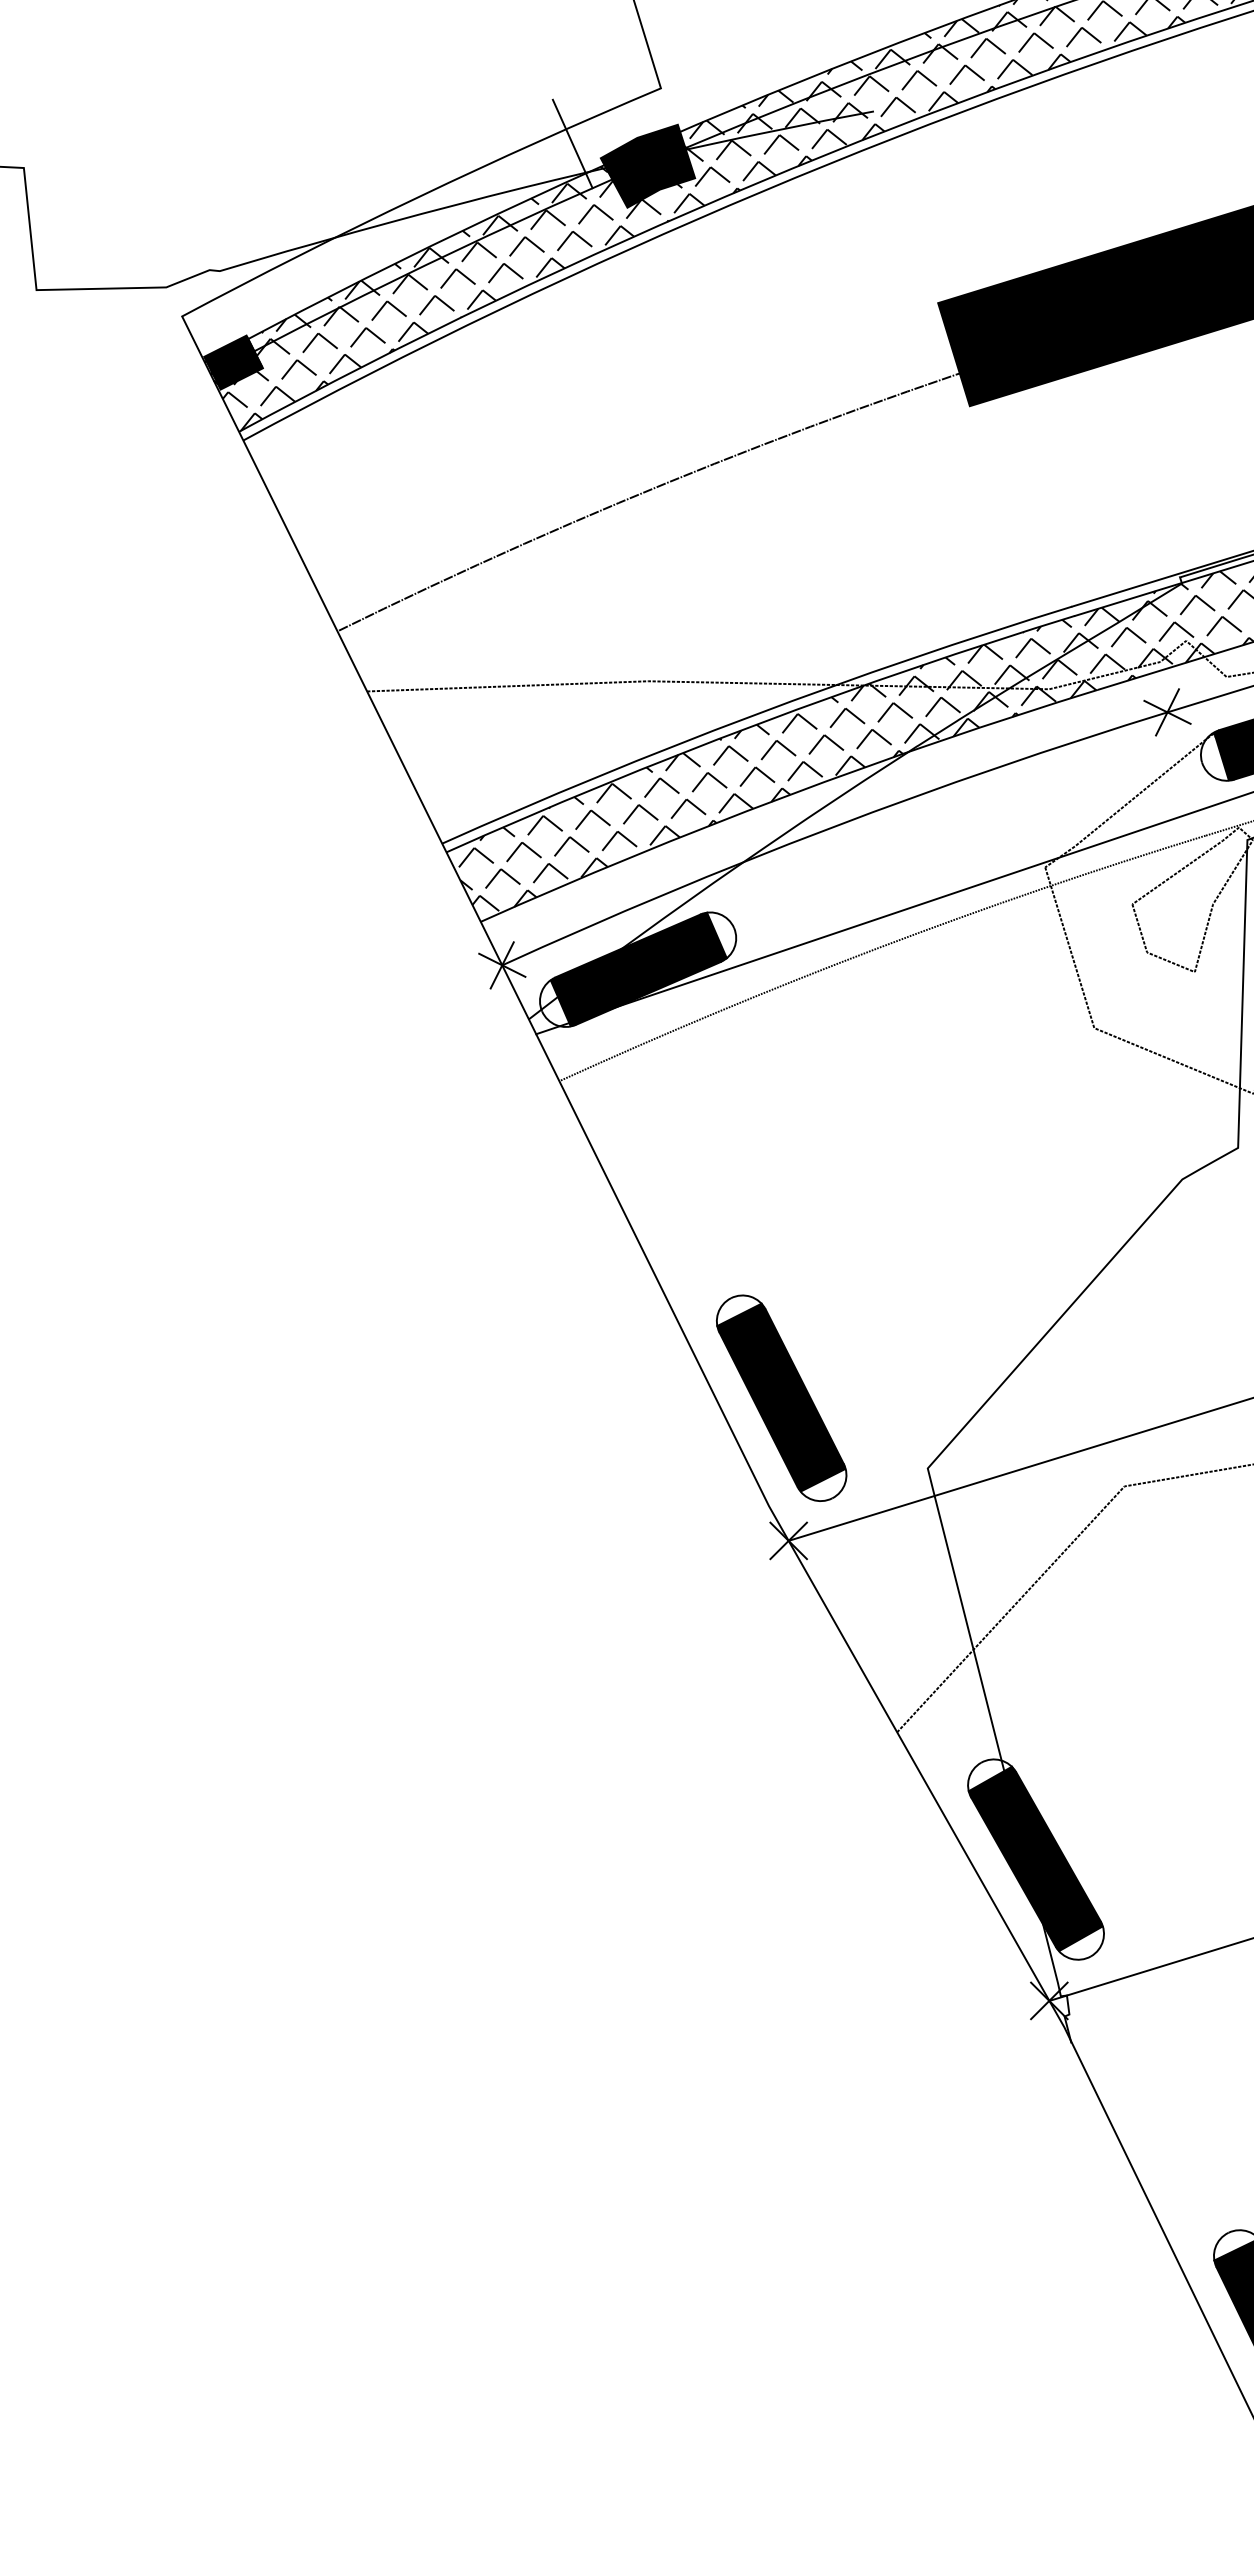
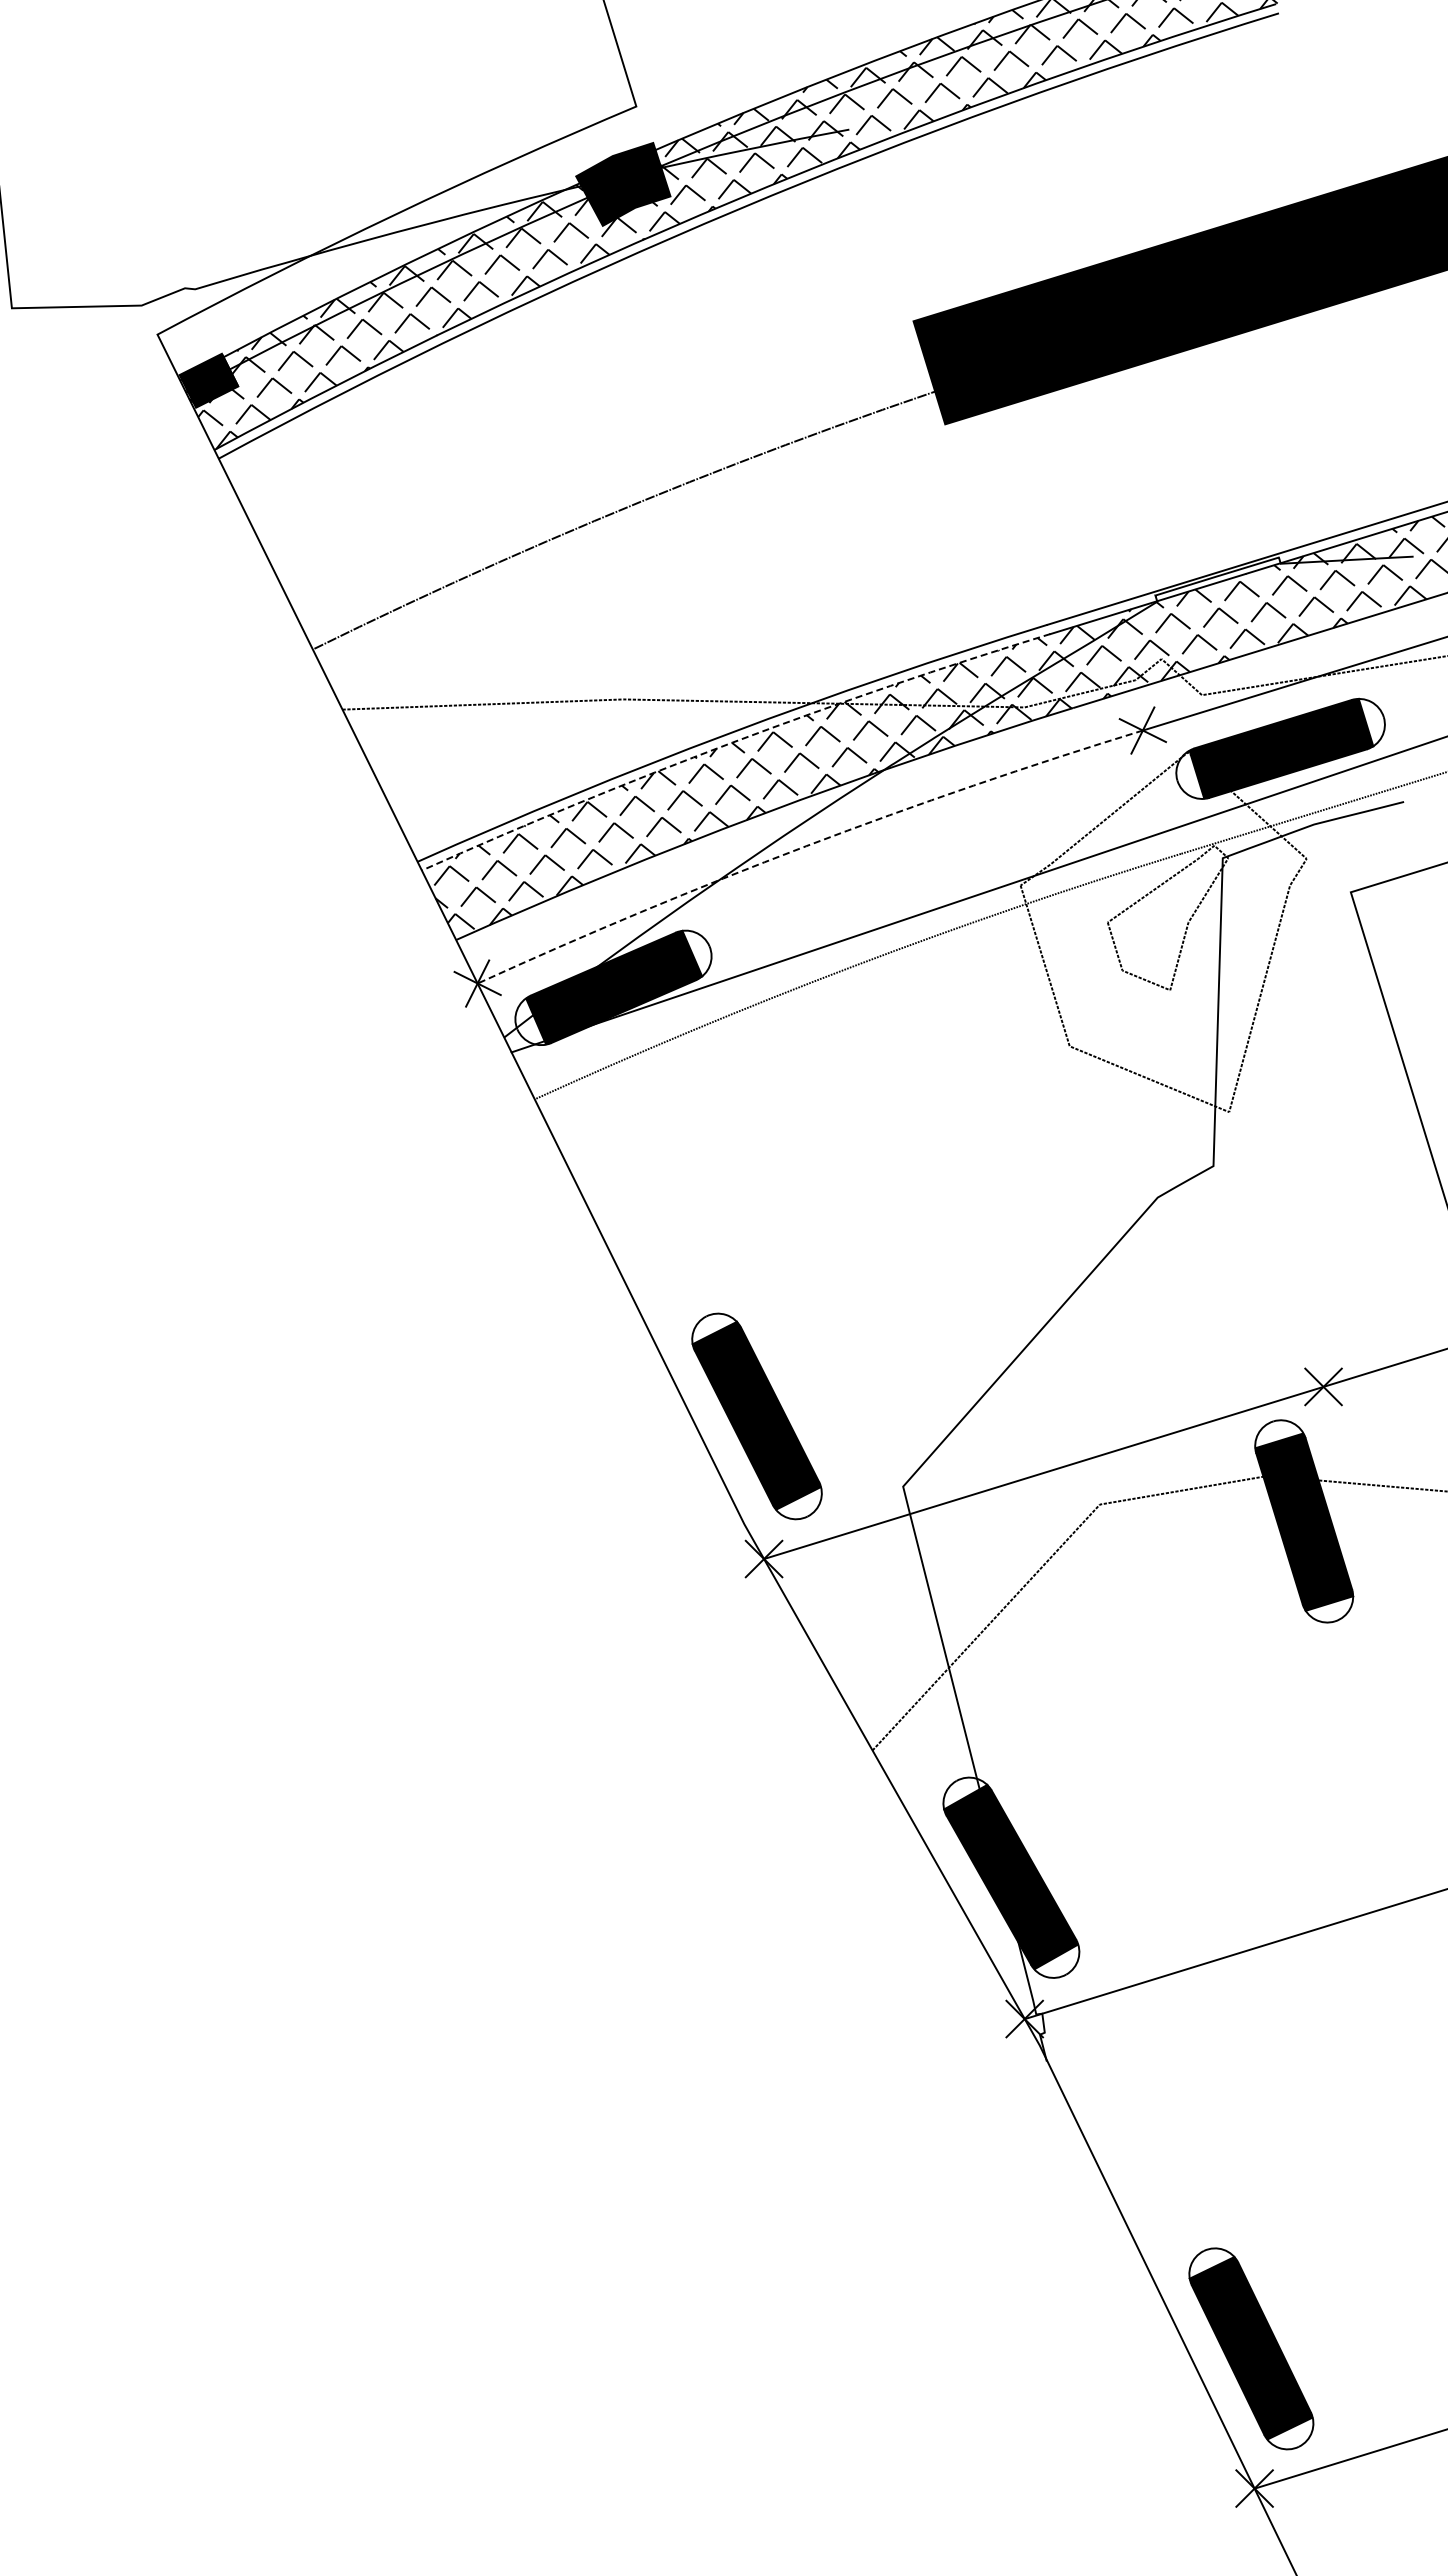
line: (572, 144) -> (547, 162), removed
arc: (757, 724) -> (732, 742), solid -> dashed
arc: (831, 828) -> (806, 846), solid -> dashed

